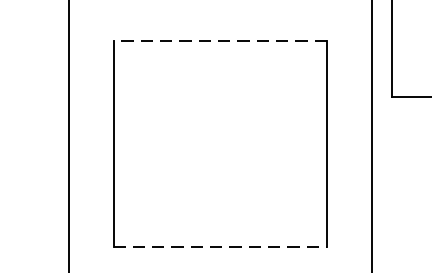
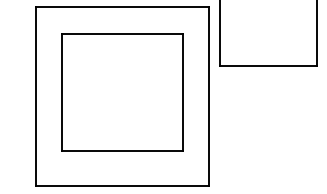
line: (220, 40) -> (122, 33), dashed -> solid
line: (220, 246) -> (122, 150), dashed -> solid

